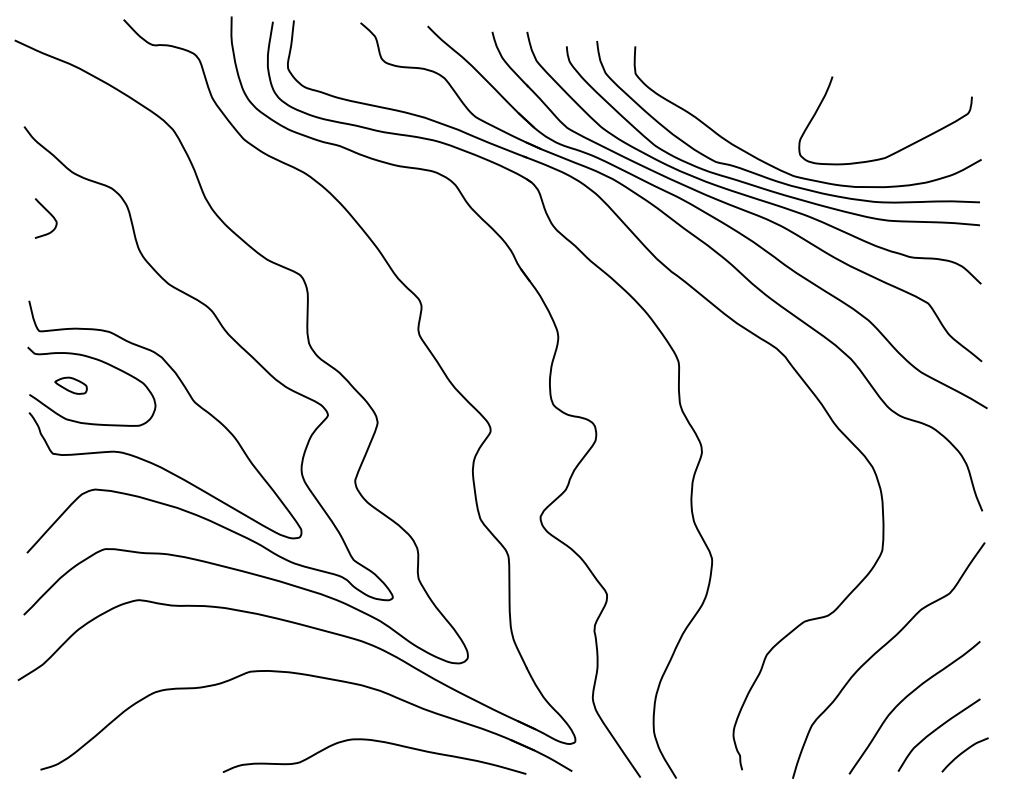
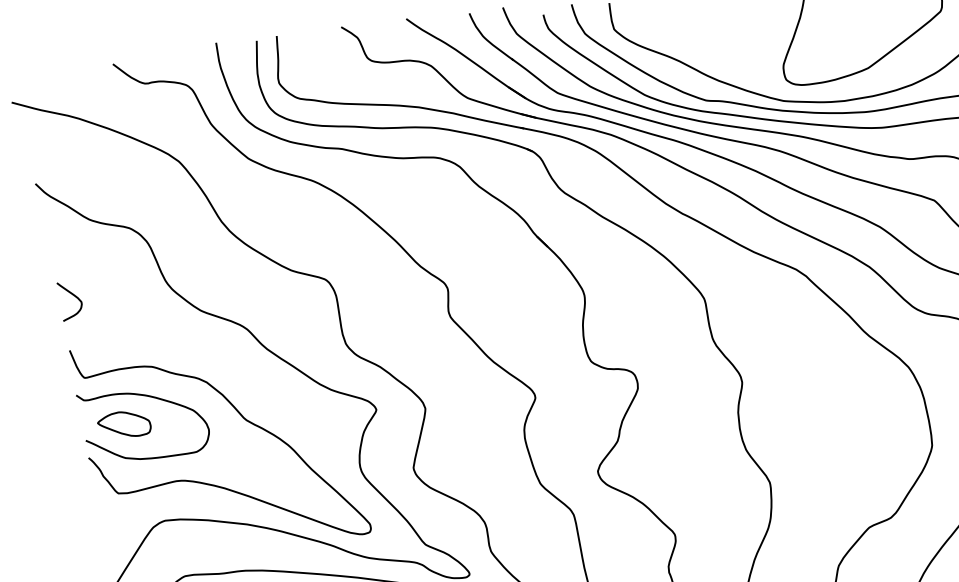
curve: (49, 214) -> (73, 295), moved
part: (70, 385) -> (123, 424), size x1.67

